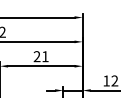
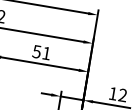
text: (36, 56) -> (36, 51), 21 -> 51

